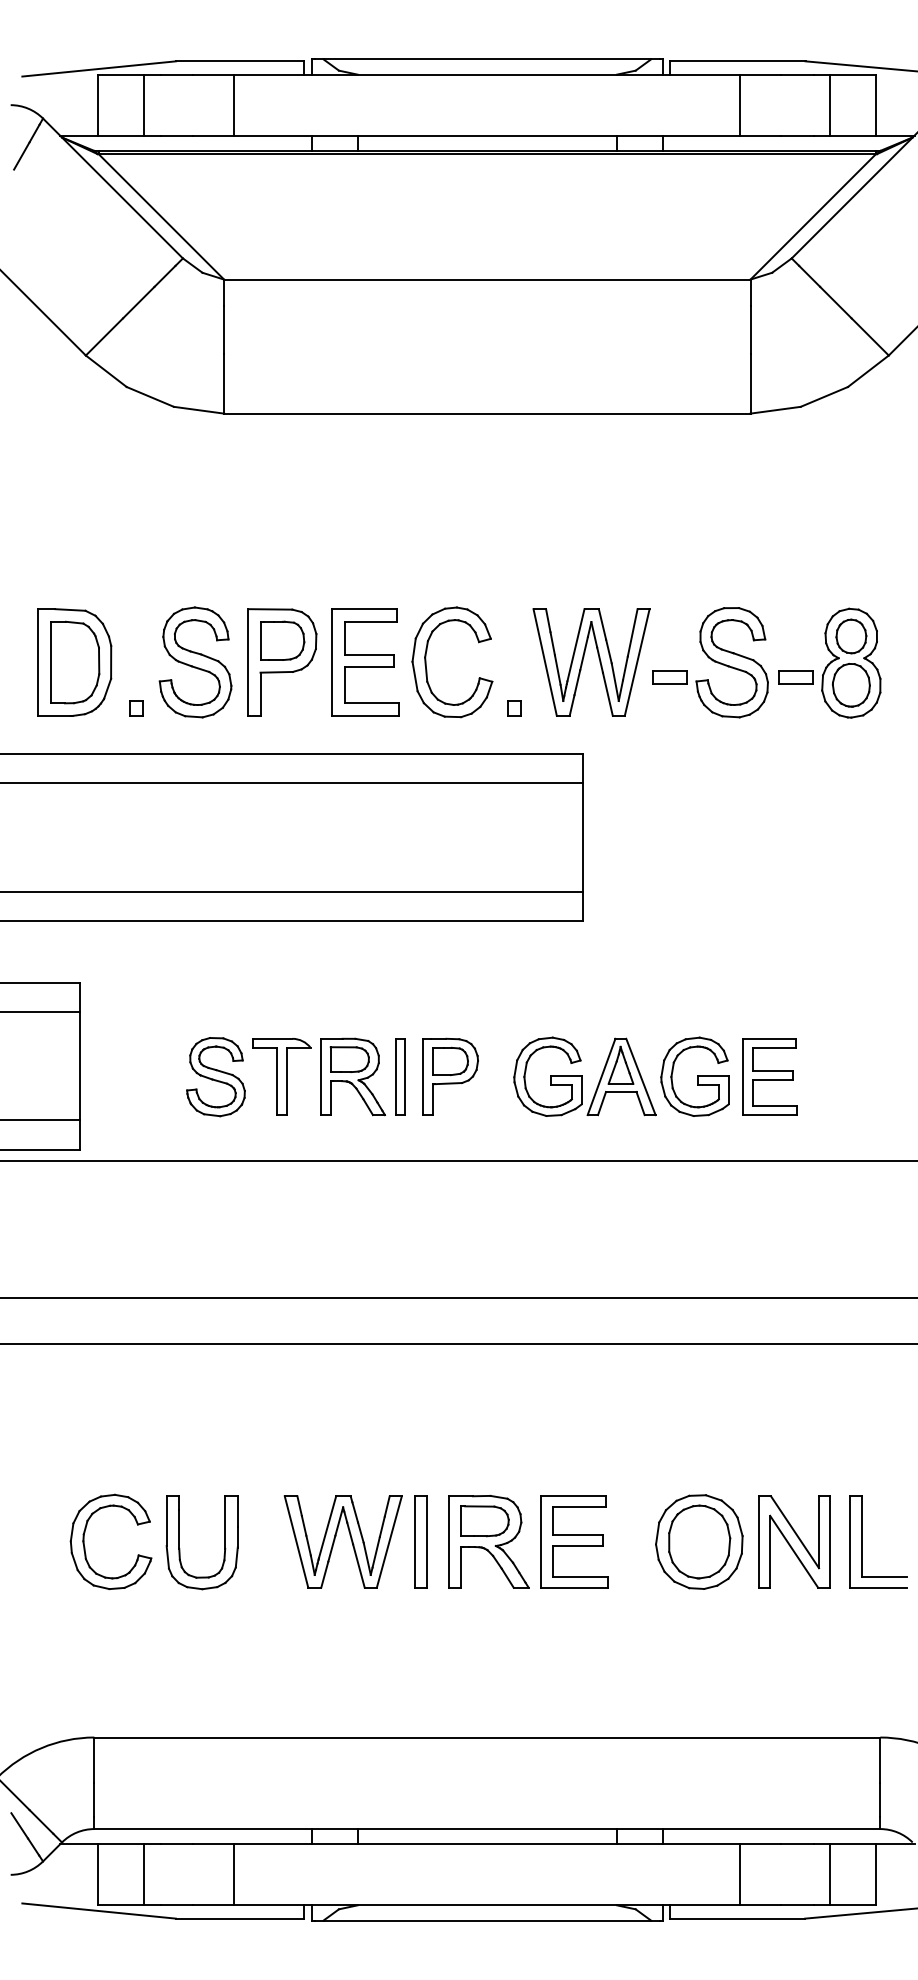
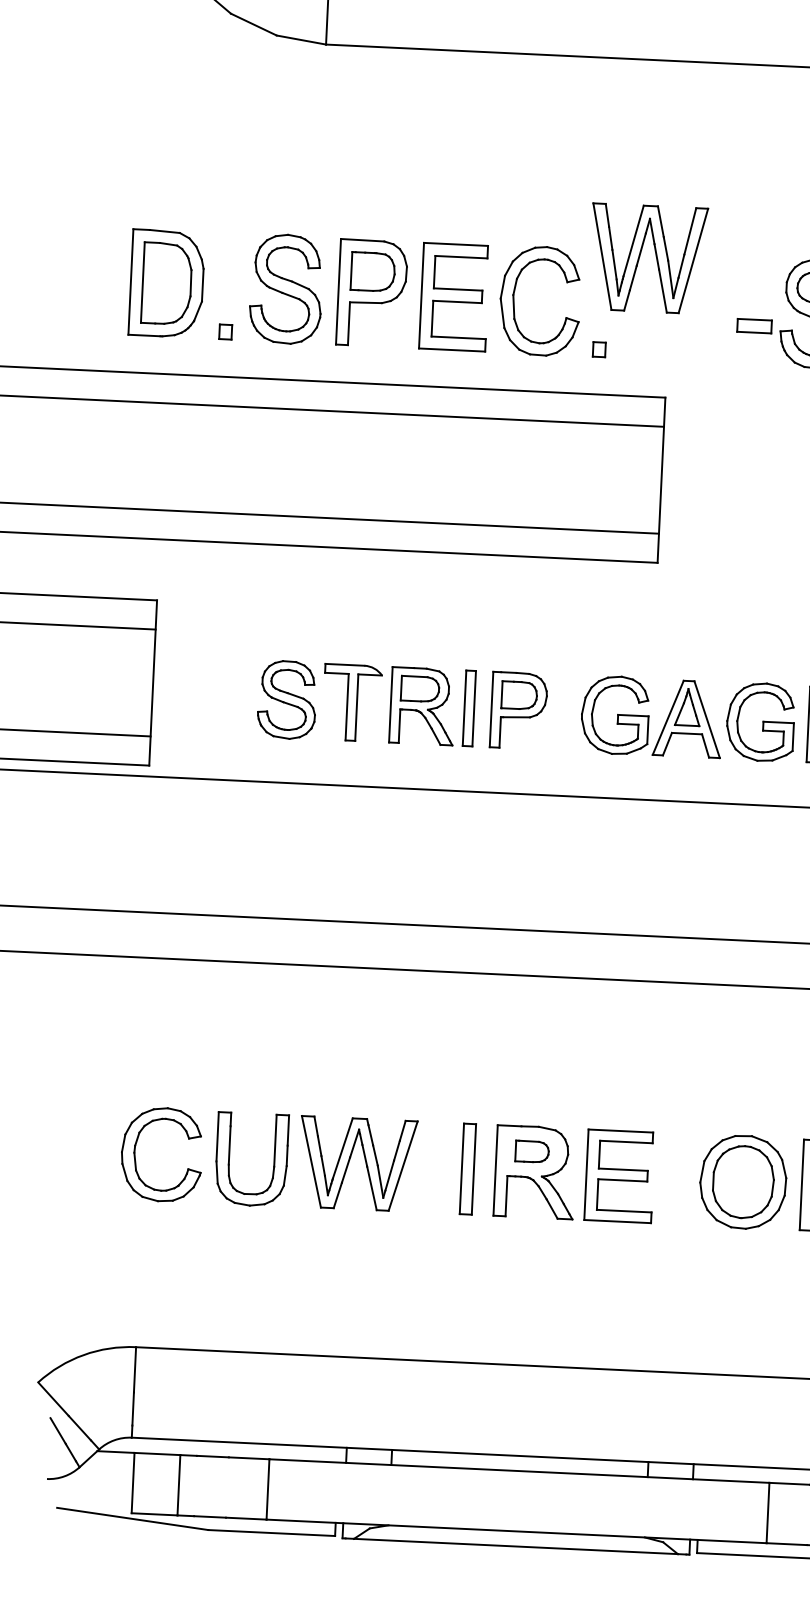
part: (599, 662) -> (656, 259), moved
part: (484, 1521) -> (531, 1151), size x0.7
part: (335, 1539) -> (350, 1161), moved

